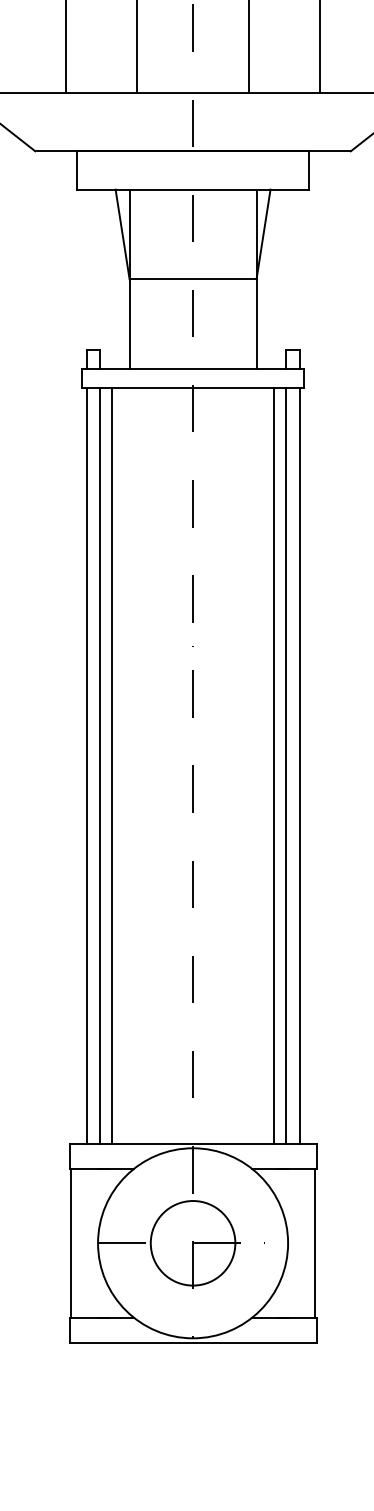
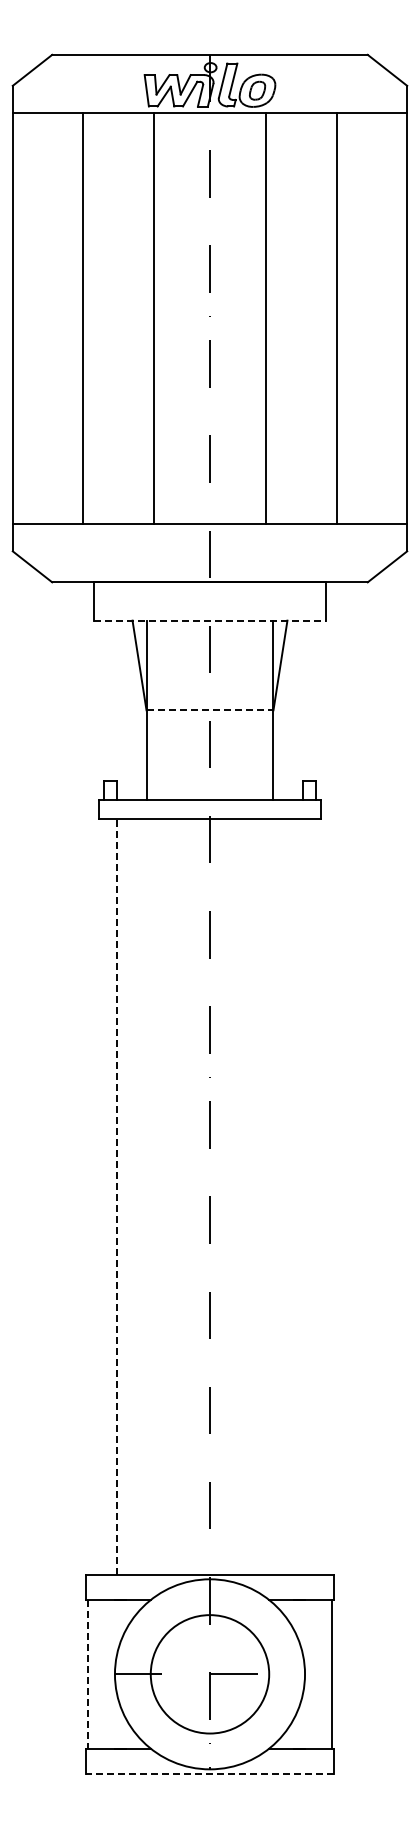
line: (193, 189) -> (210, 620), solid -> dashed
line: (193, 279) -> (210, 710), solid -> dashed
line: (86, 765) -> (103, 1196), removed
line: (99, 765) -> (116, 1196), solid -> dashed
line: (112, 765) -> (129, 1196), removed
line: (273, 765) -> (290, 1196), removed
line: (286, 765) -> (303, 1196), removed
line: (299, 765) -> (316, 1196), removed
line: (70, 1243) -> (87, 1674), solid -> dashed
circle: (192, 1243) -> (209, 1674), size x1.4
line: (193, 1343) -> (210, 1774), solid -> dashed

